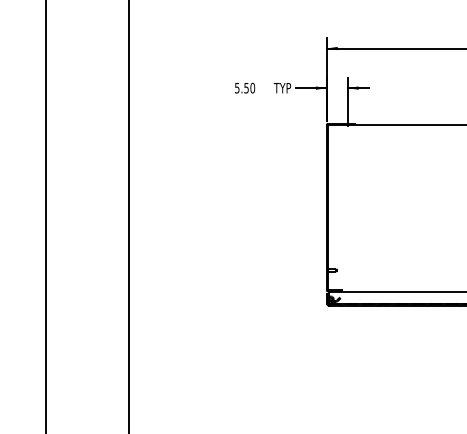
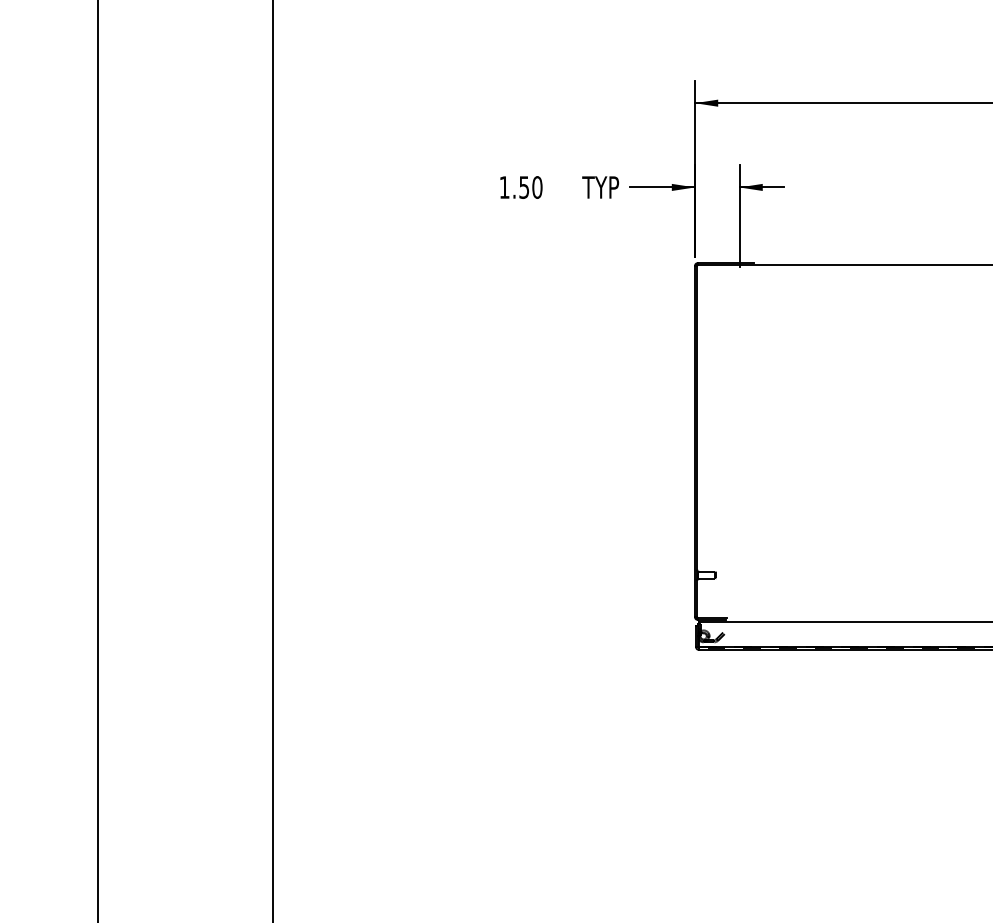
text: (237, 88) -> (505, 188), 5.50 -> 1.50

